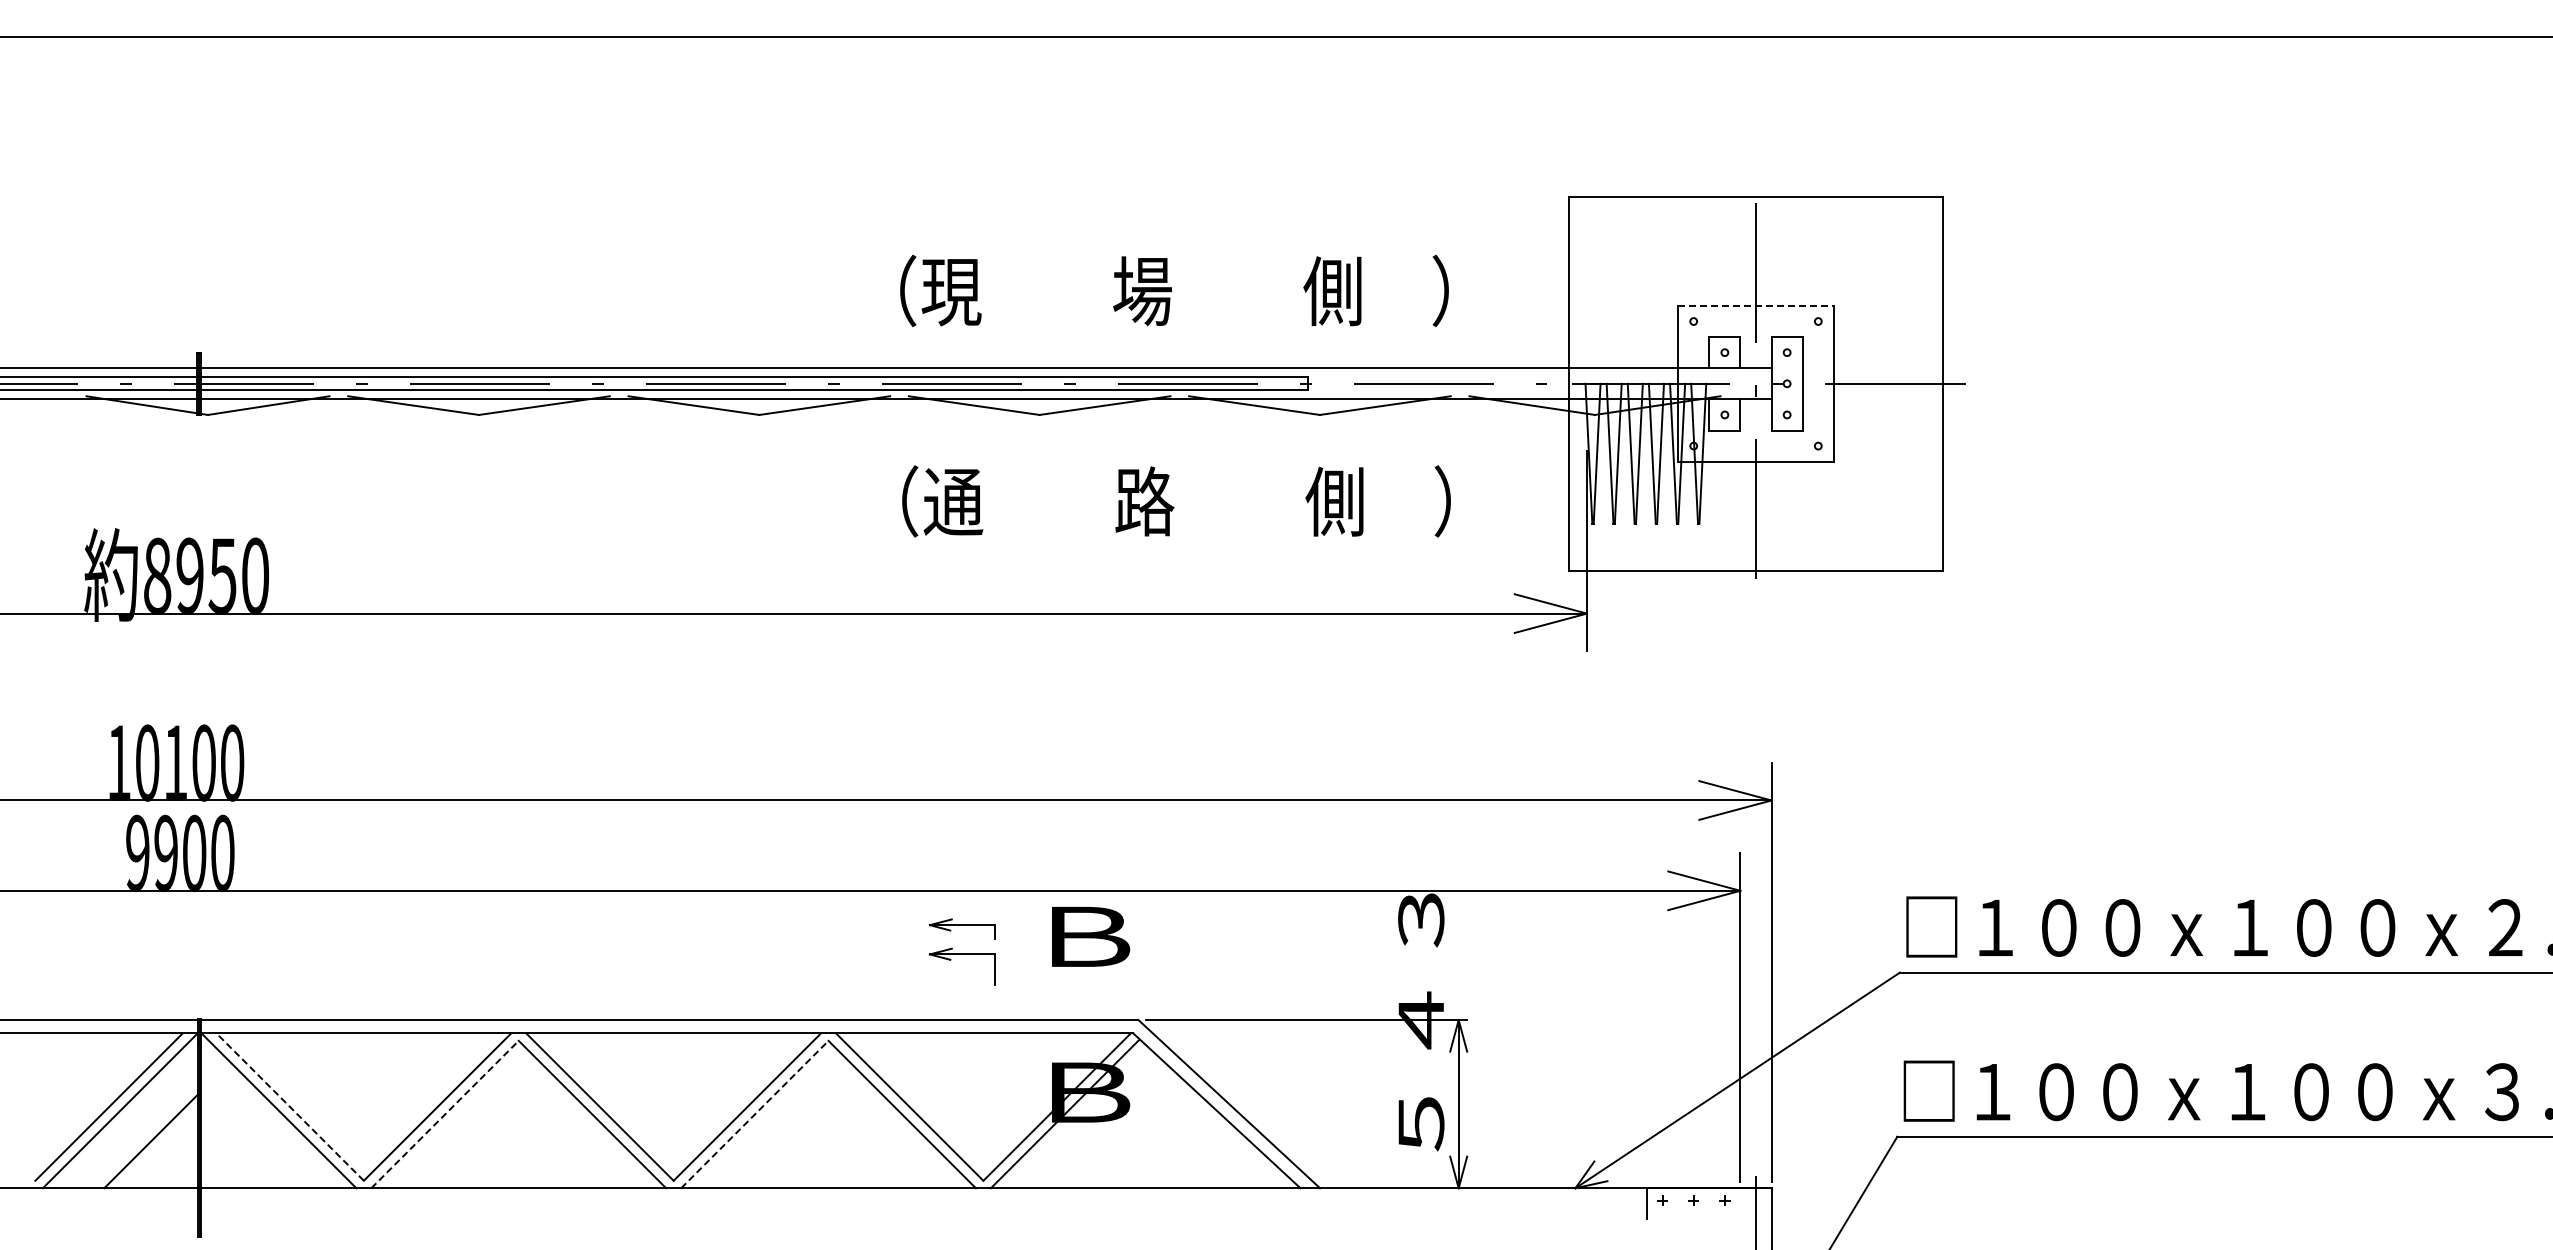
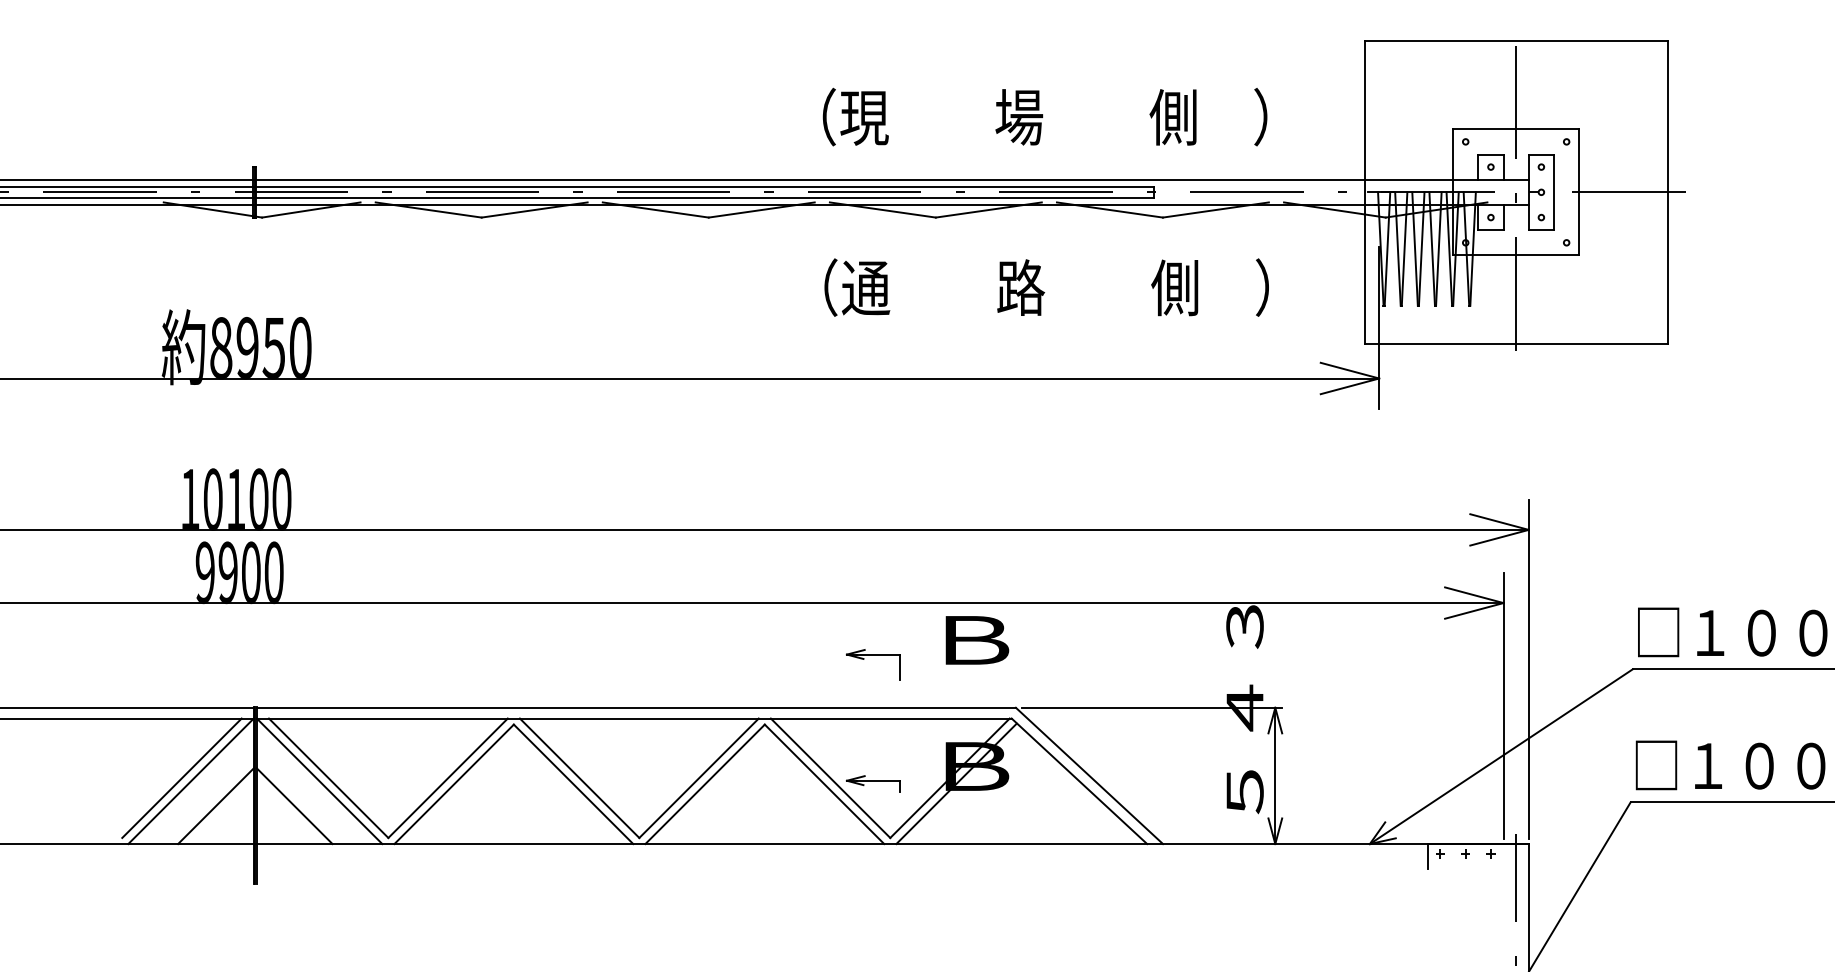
line: (1756, 305) -> (1516, 128), dashed -> solid
part: (961, 928) -> (872, 783), moved
line: (289, 1106) -> (328, 777), dashed -> solid
line: (445, 1114) -> (454, 784), dashed -> solid
line: (755, 1114) -> (705, 784), dashed -> solid
line: (247, 1141) -> (294, 806), added

